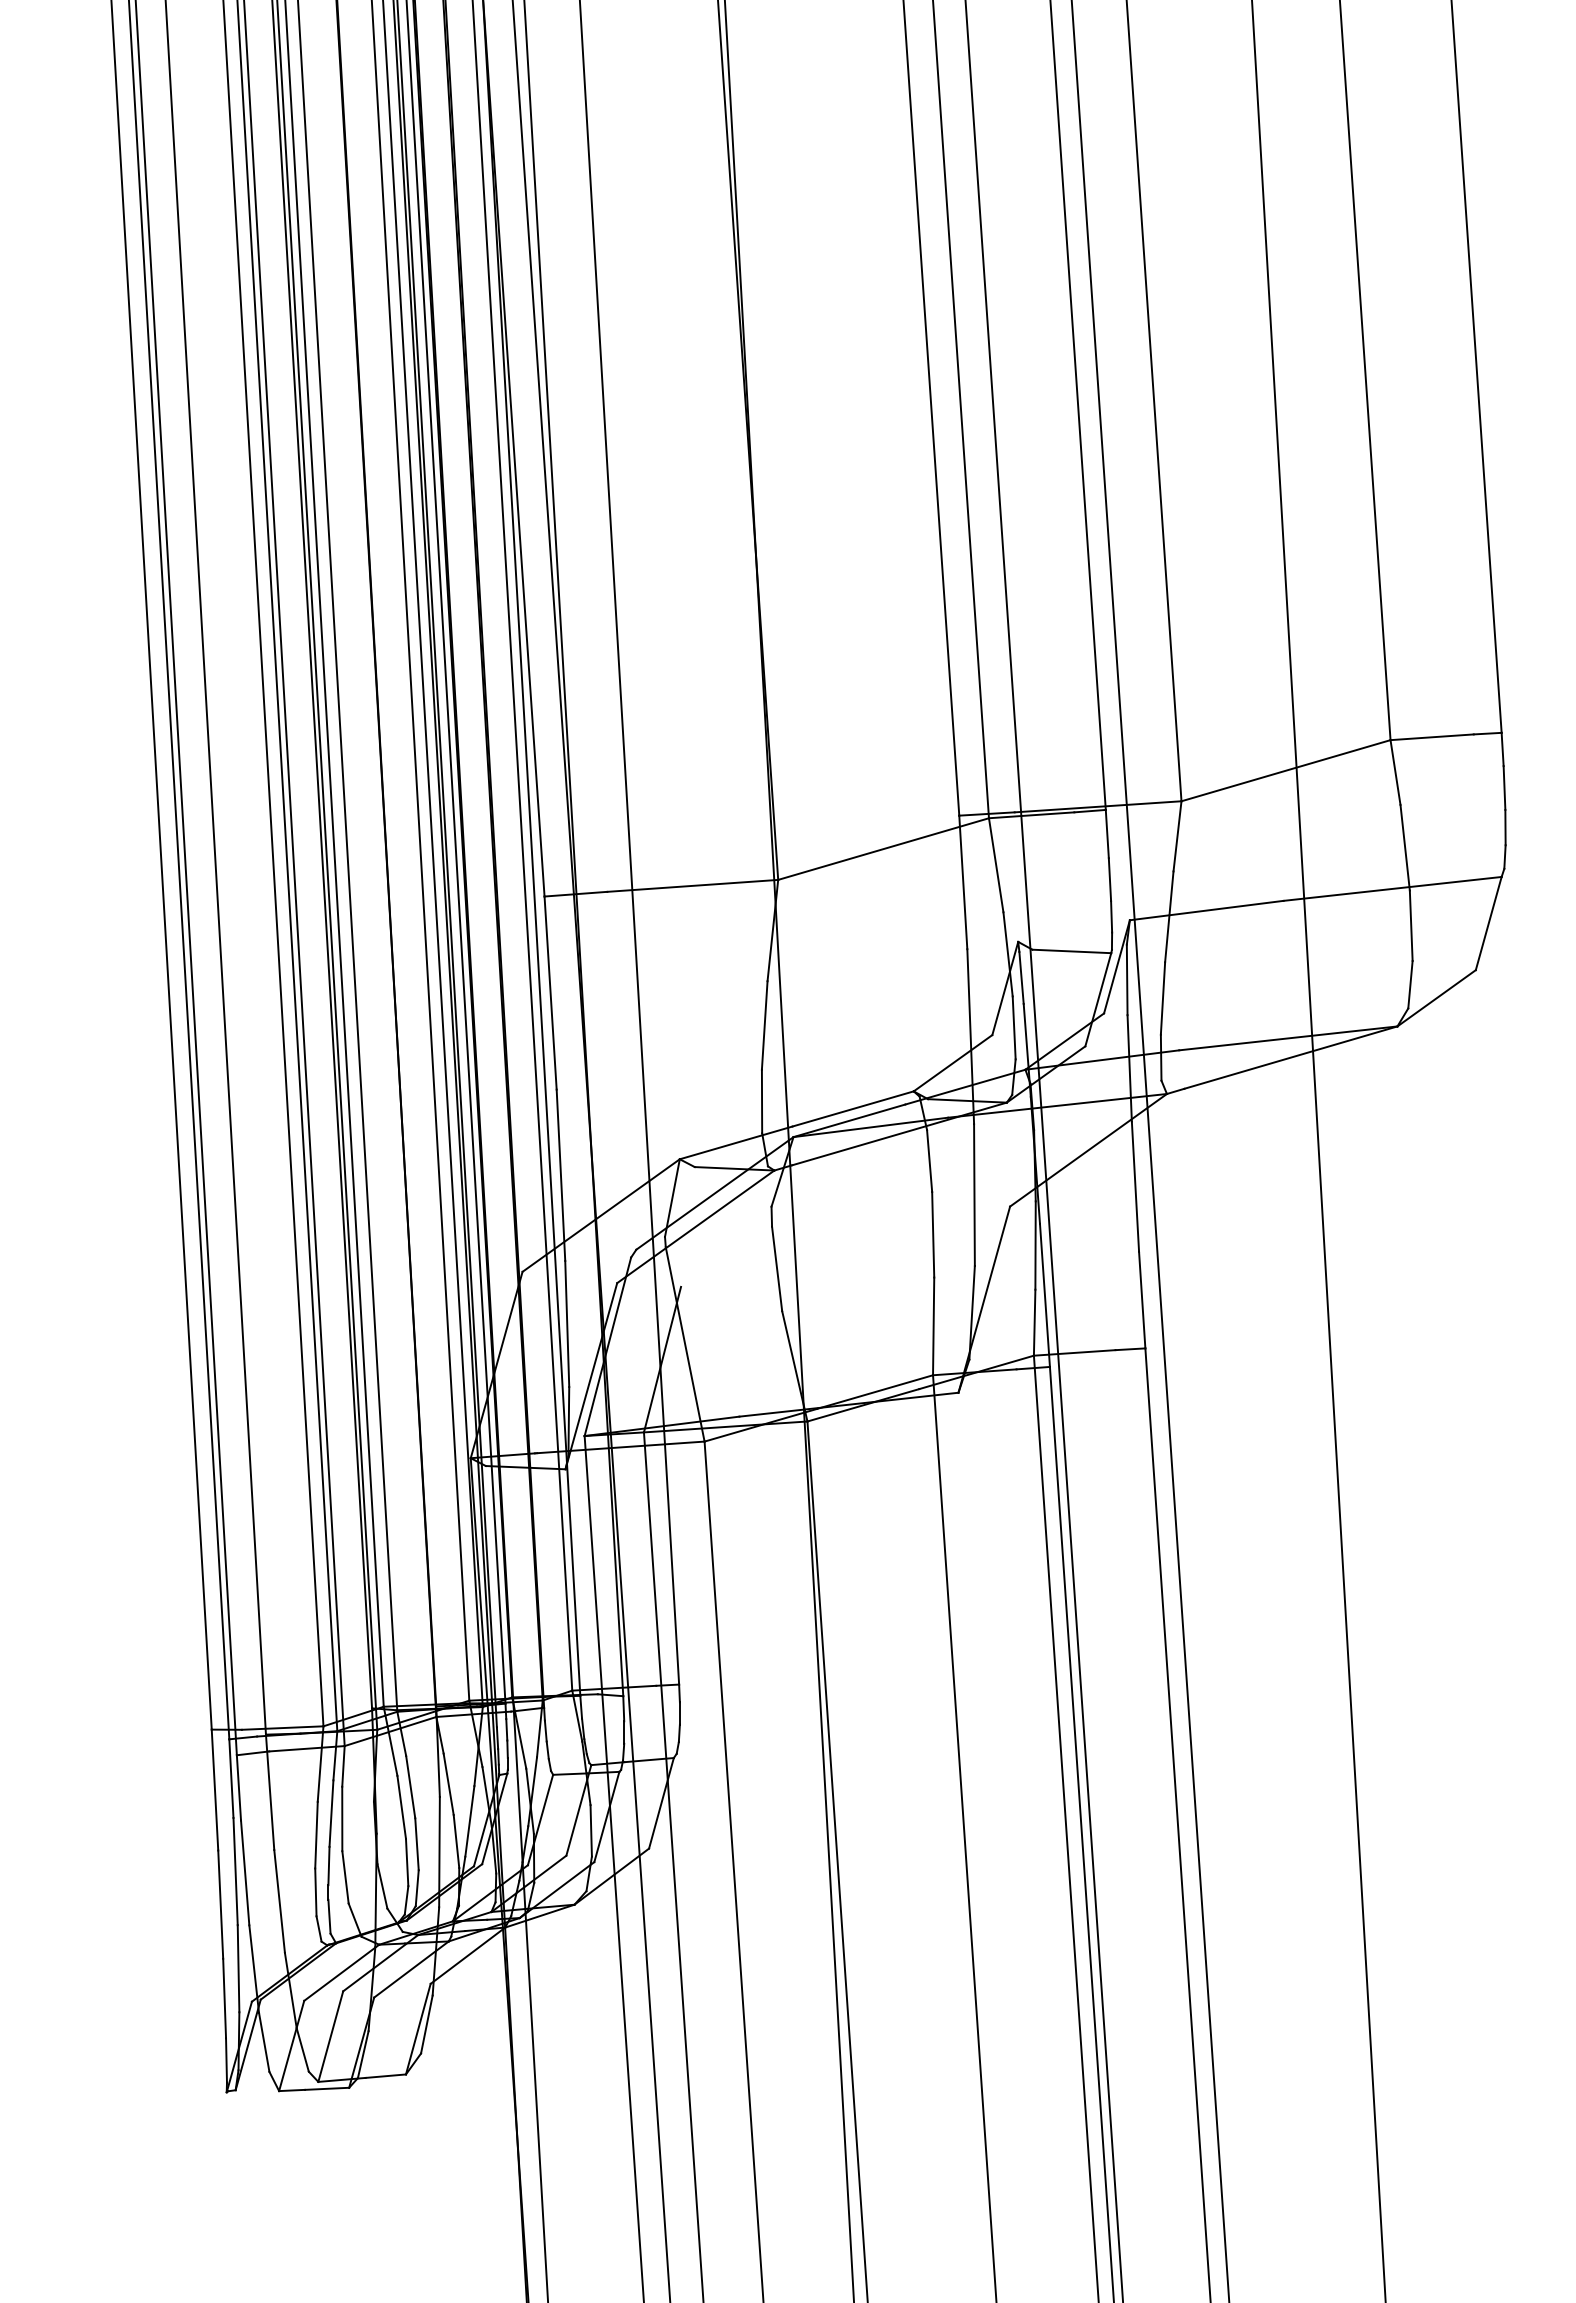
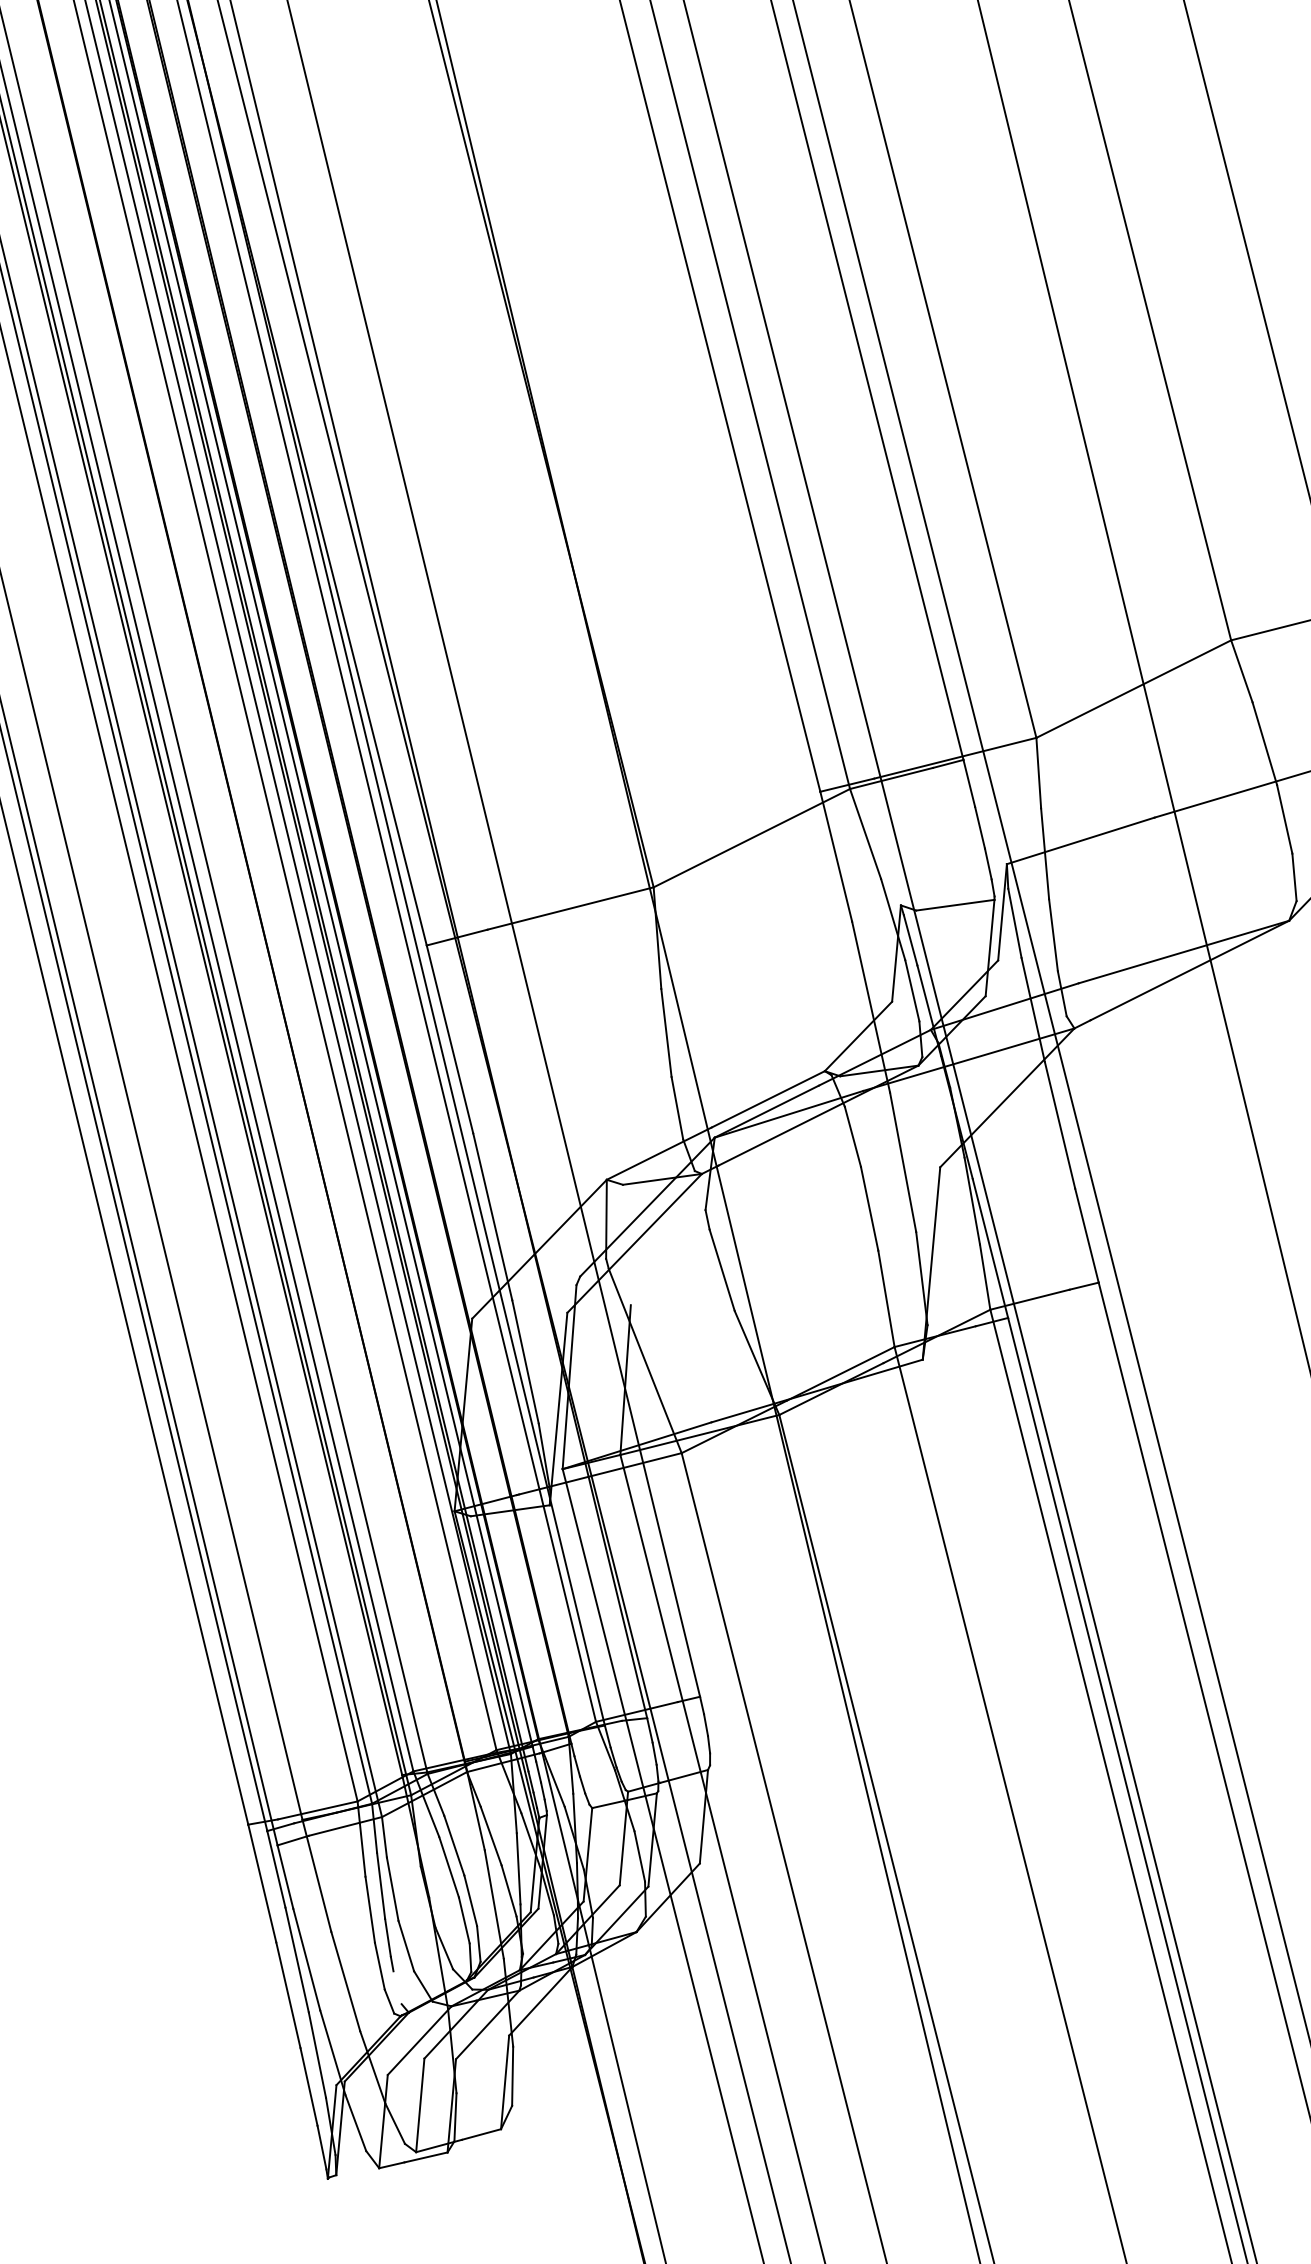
line: (329, 1916) -> (397, 1987), removed

